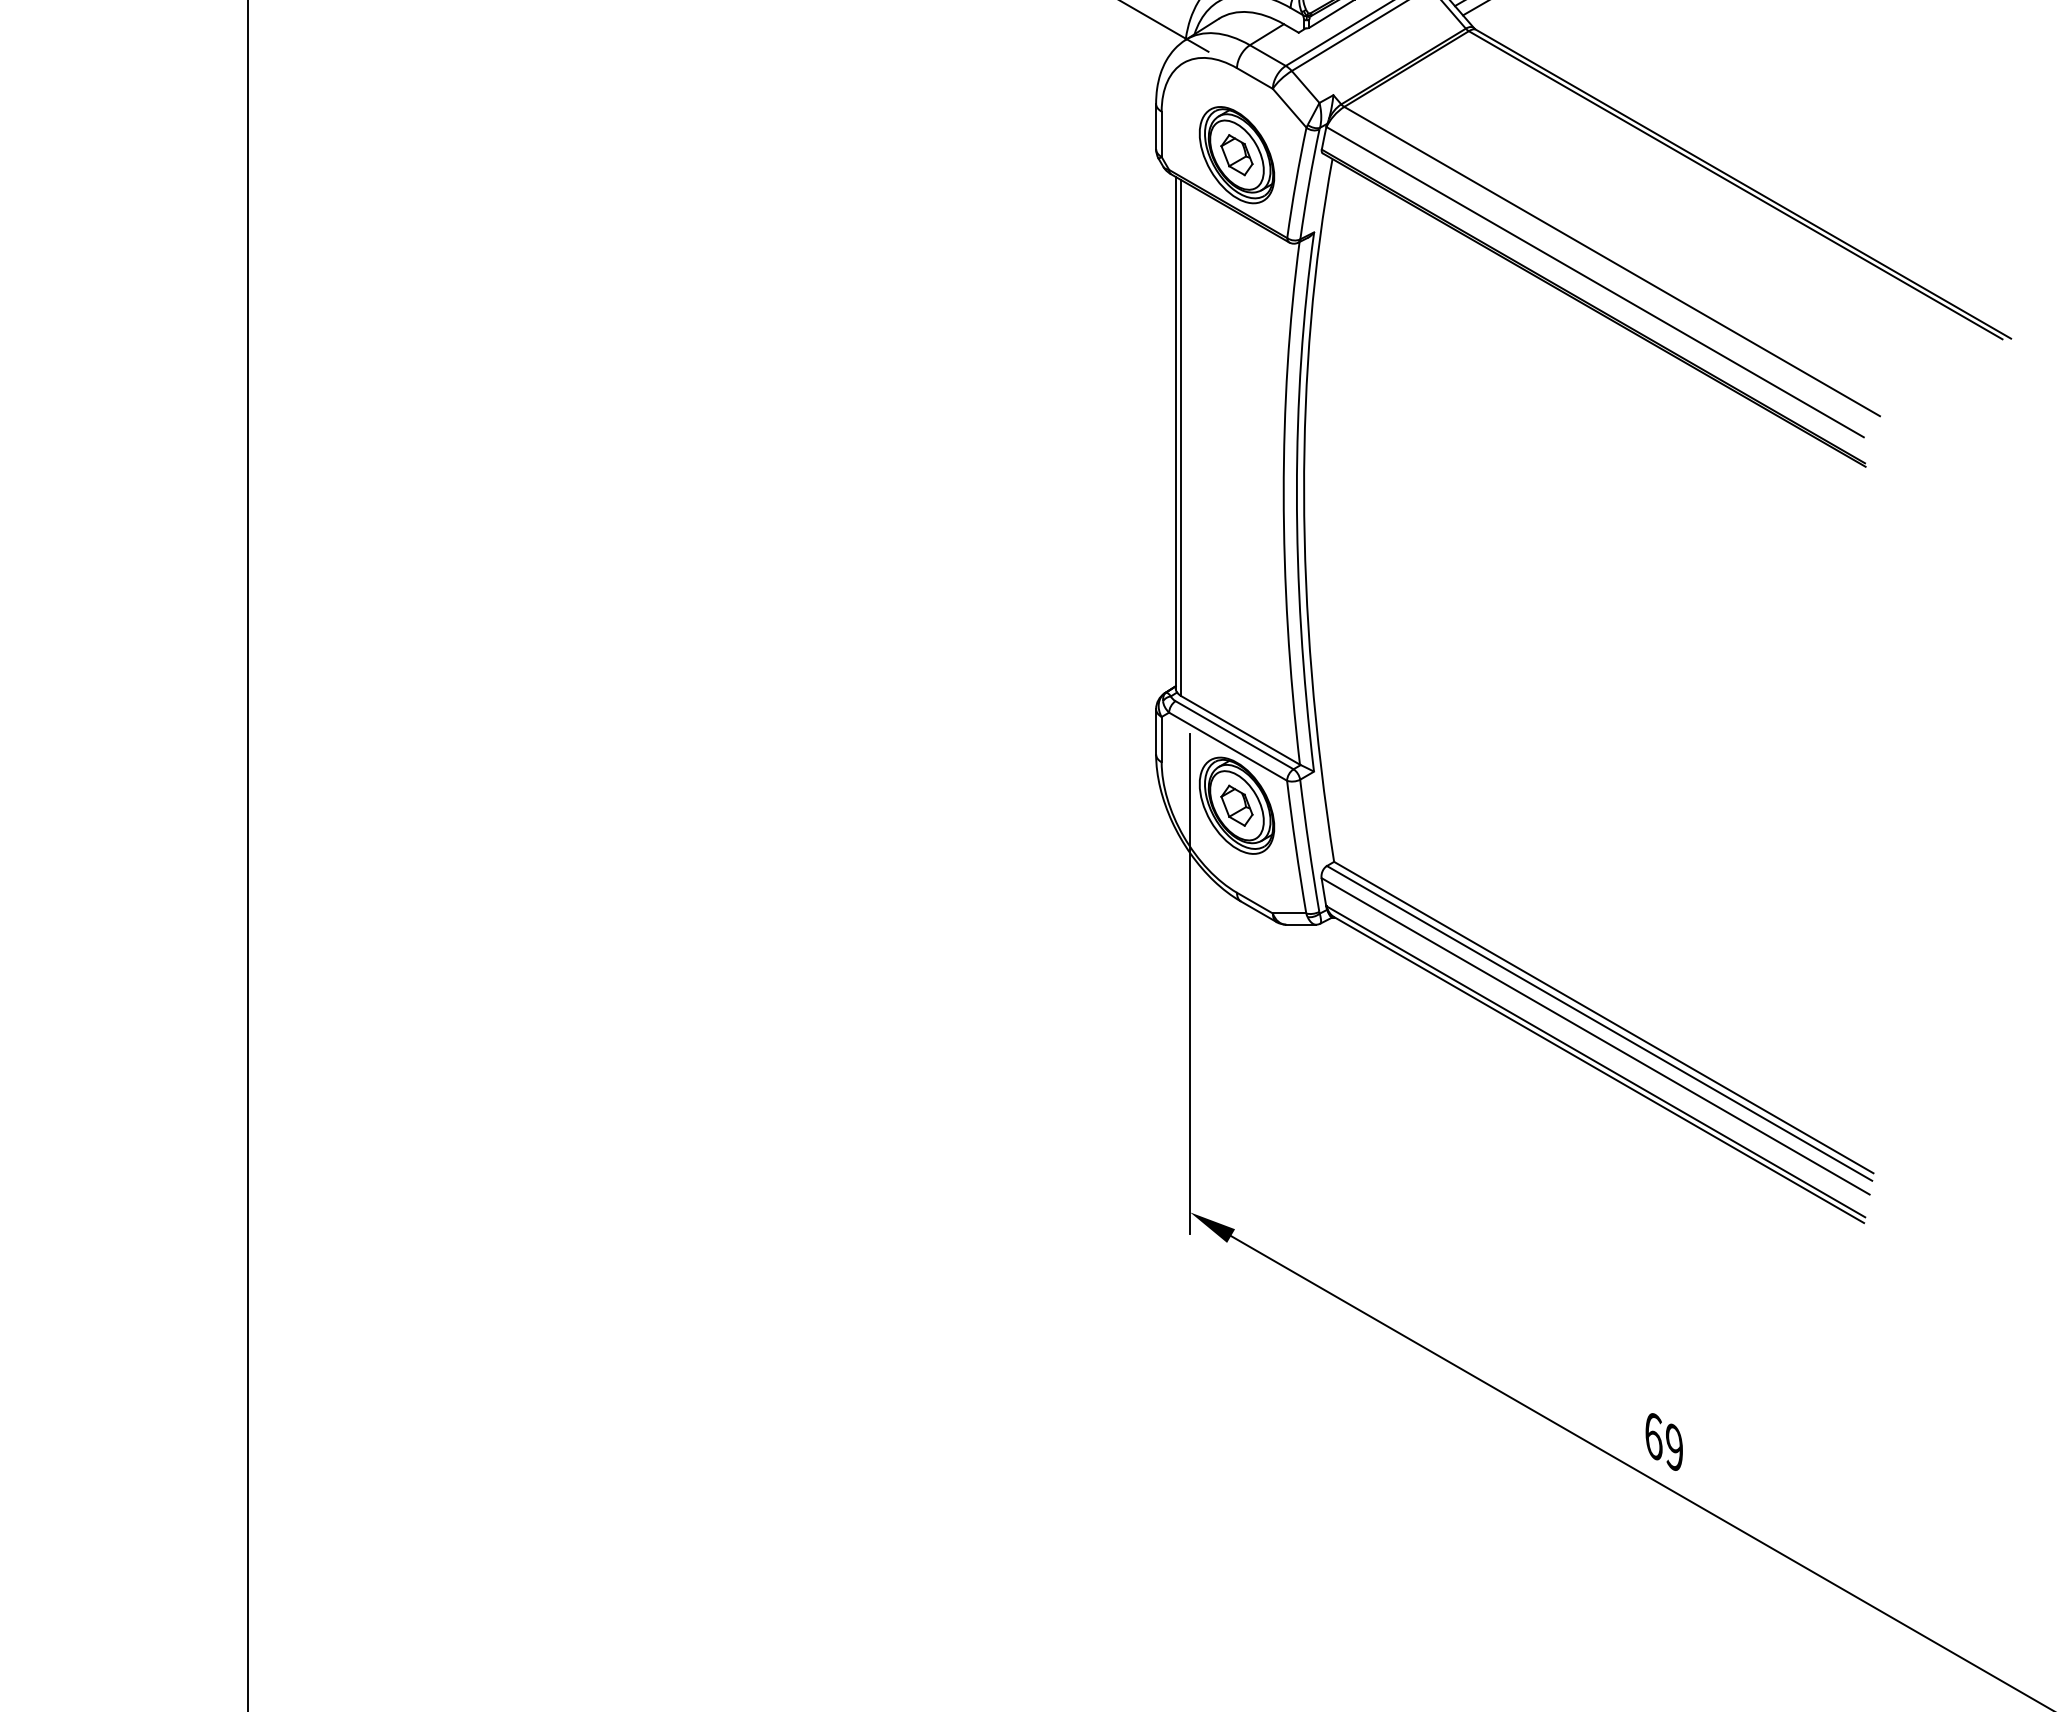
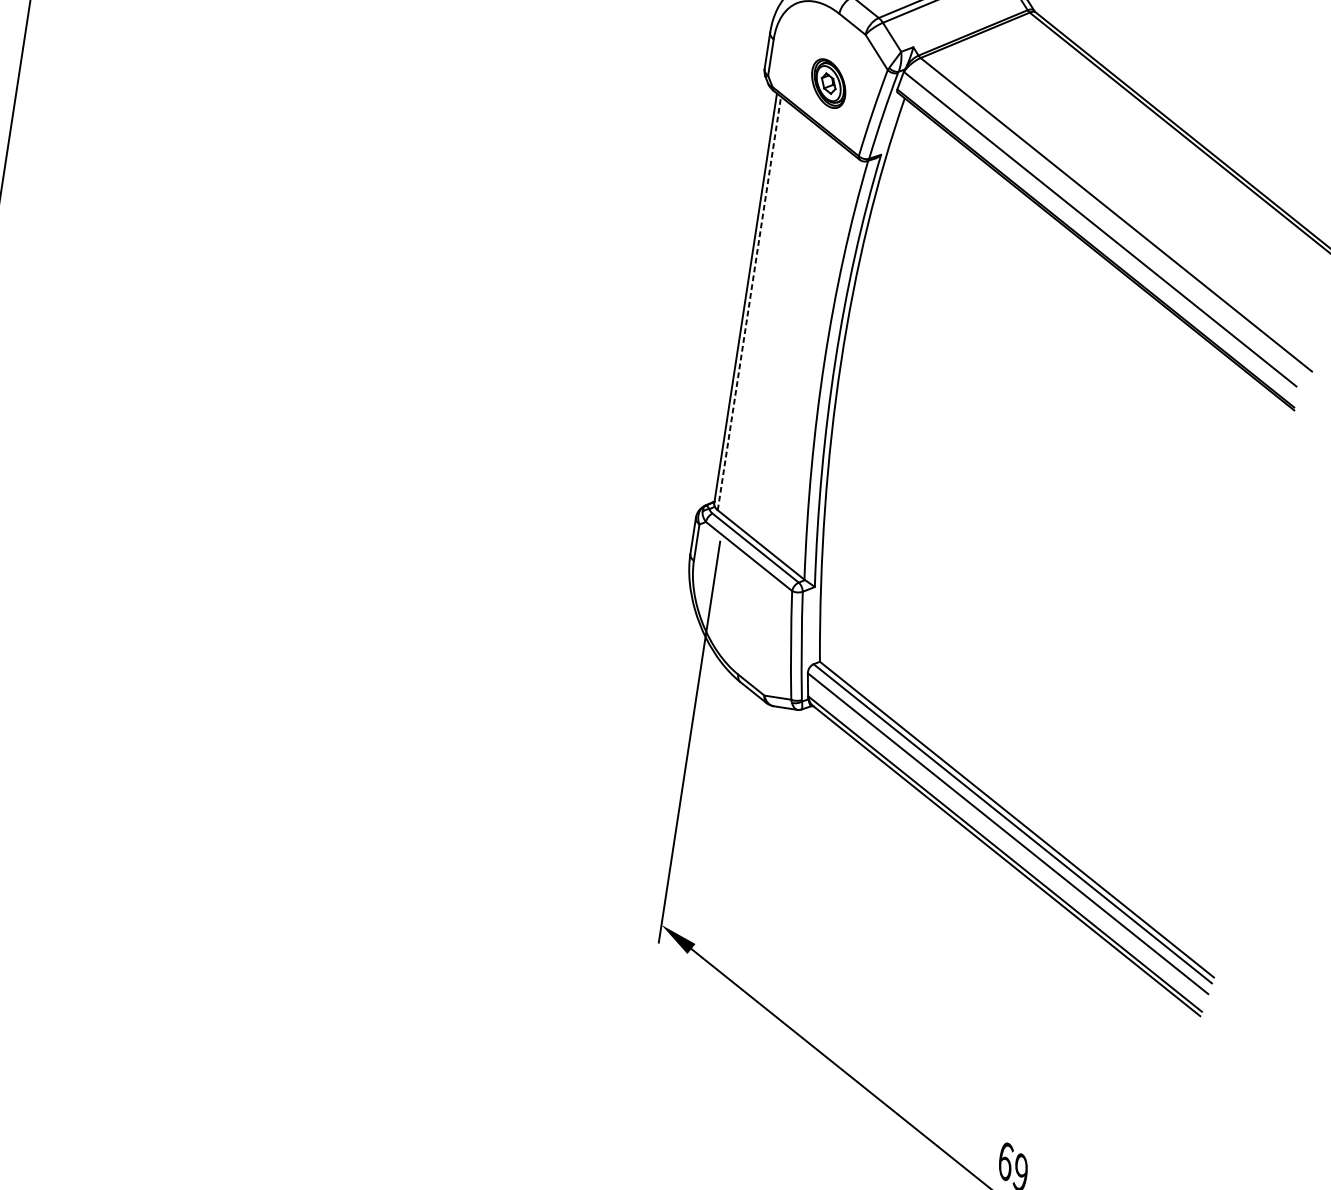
part: (1236, 155) -> (828, 83), size x0.6
line: (1181, 437) -> (749, 302), solid -> dashed
part: (1236, 805) -> (748, 604), removed

